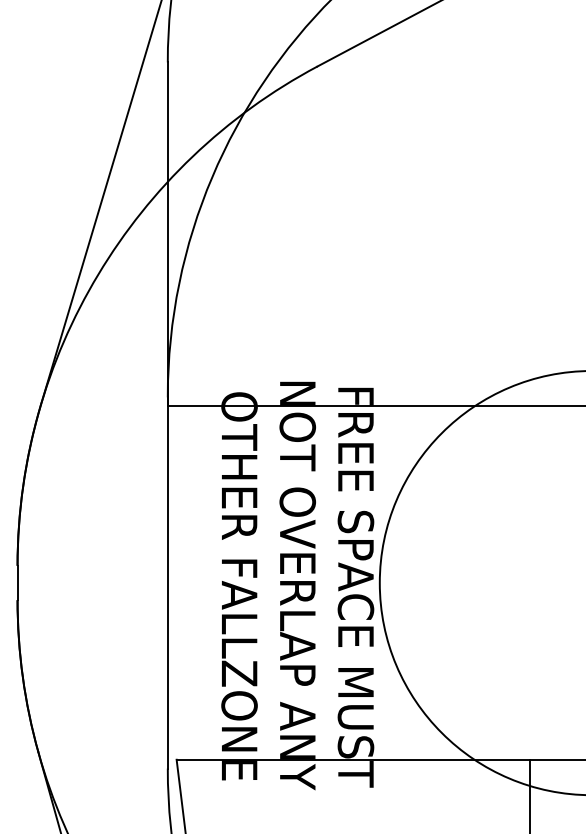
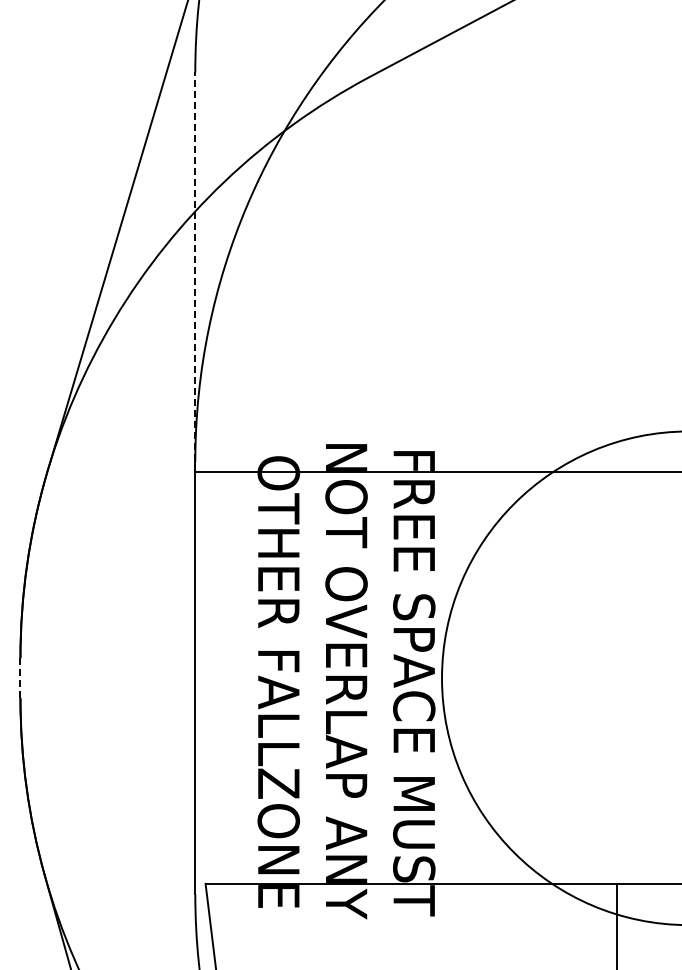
line: (167, 233) -> (195, 271), solid -> dashed
line: (17, 583) -> (20, 678), solid -> dashed

